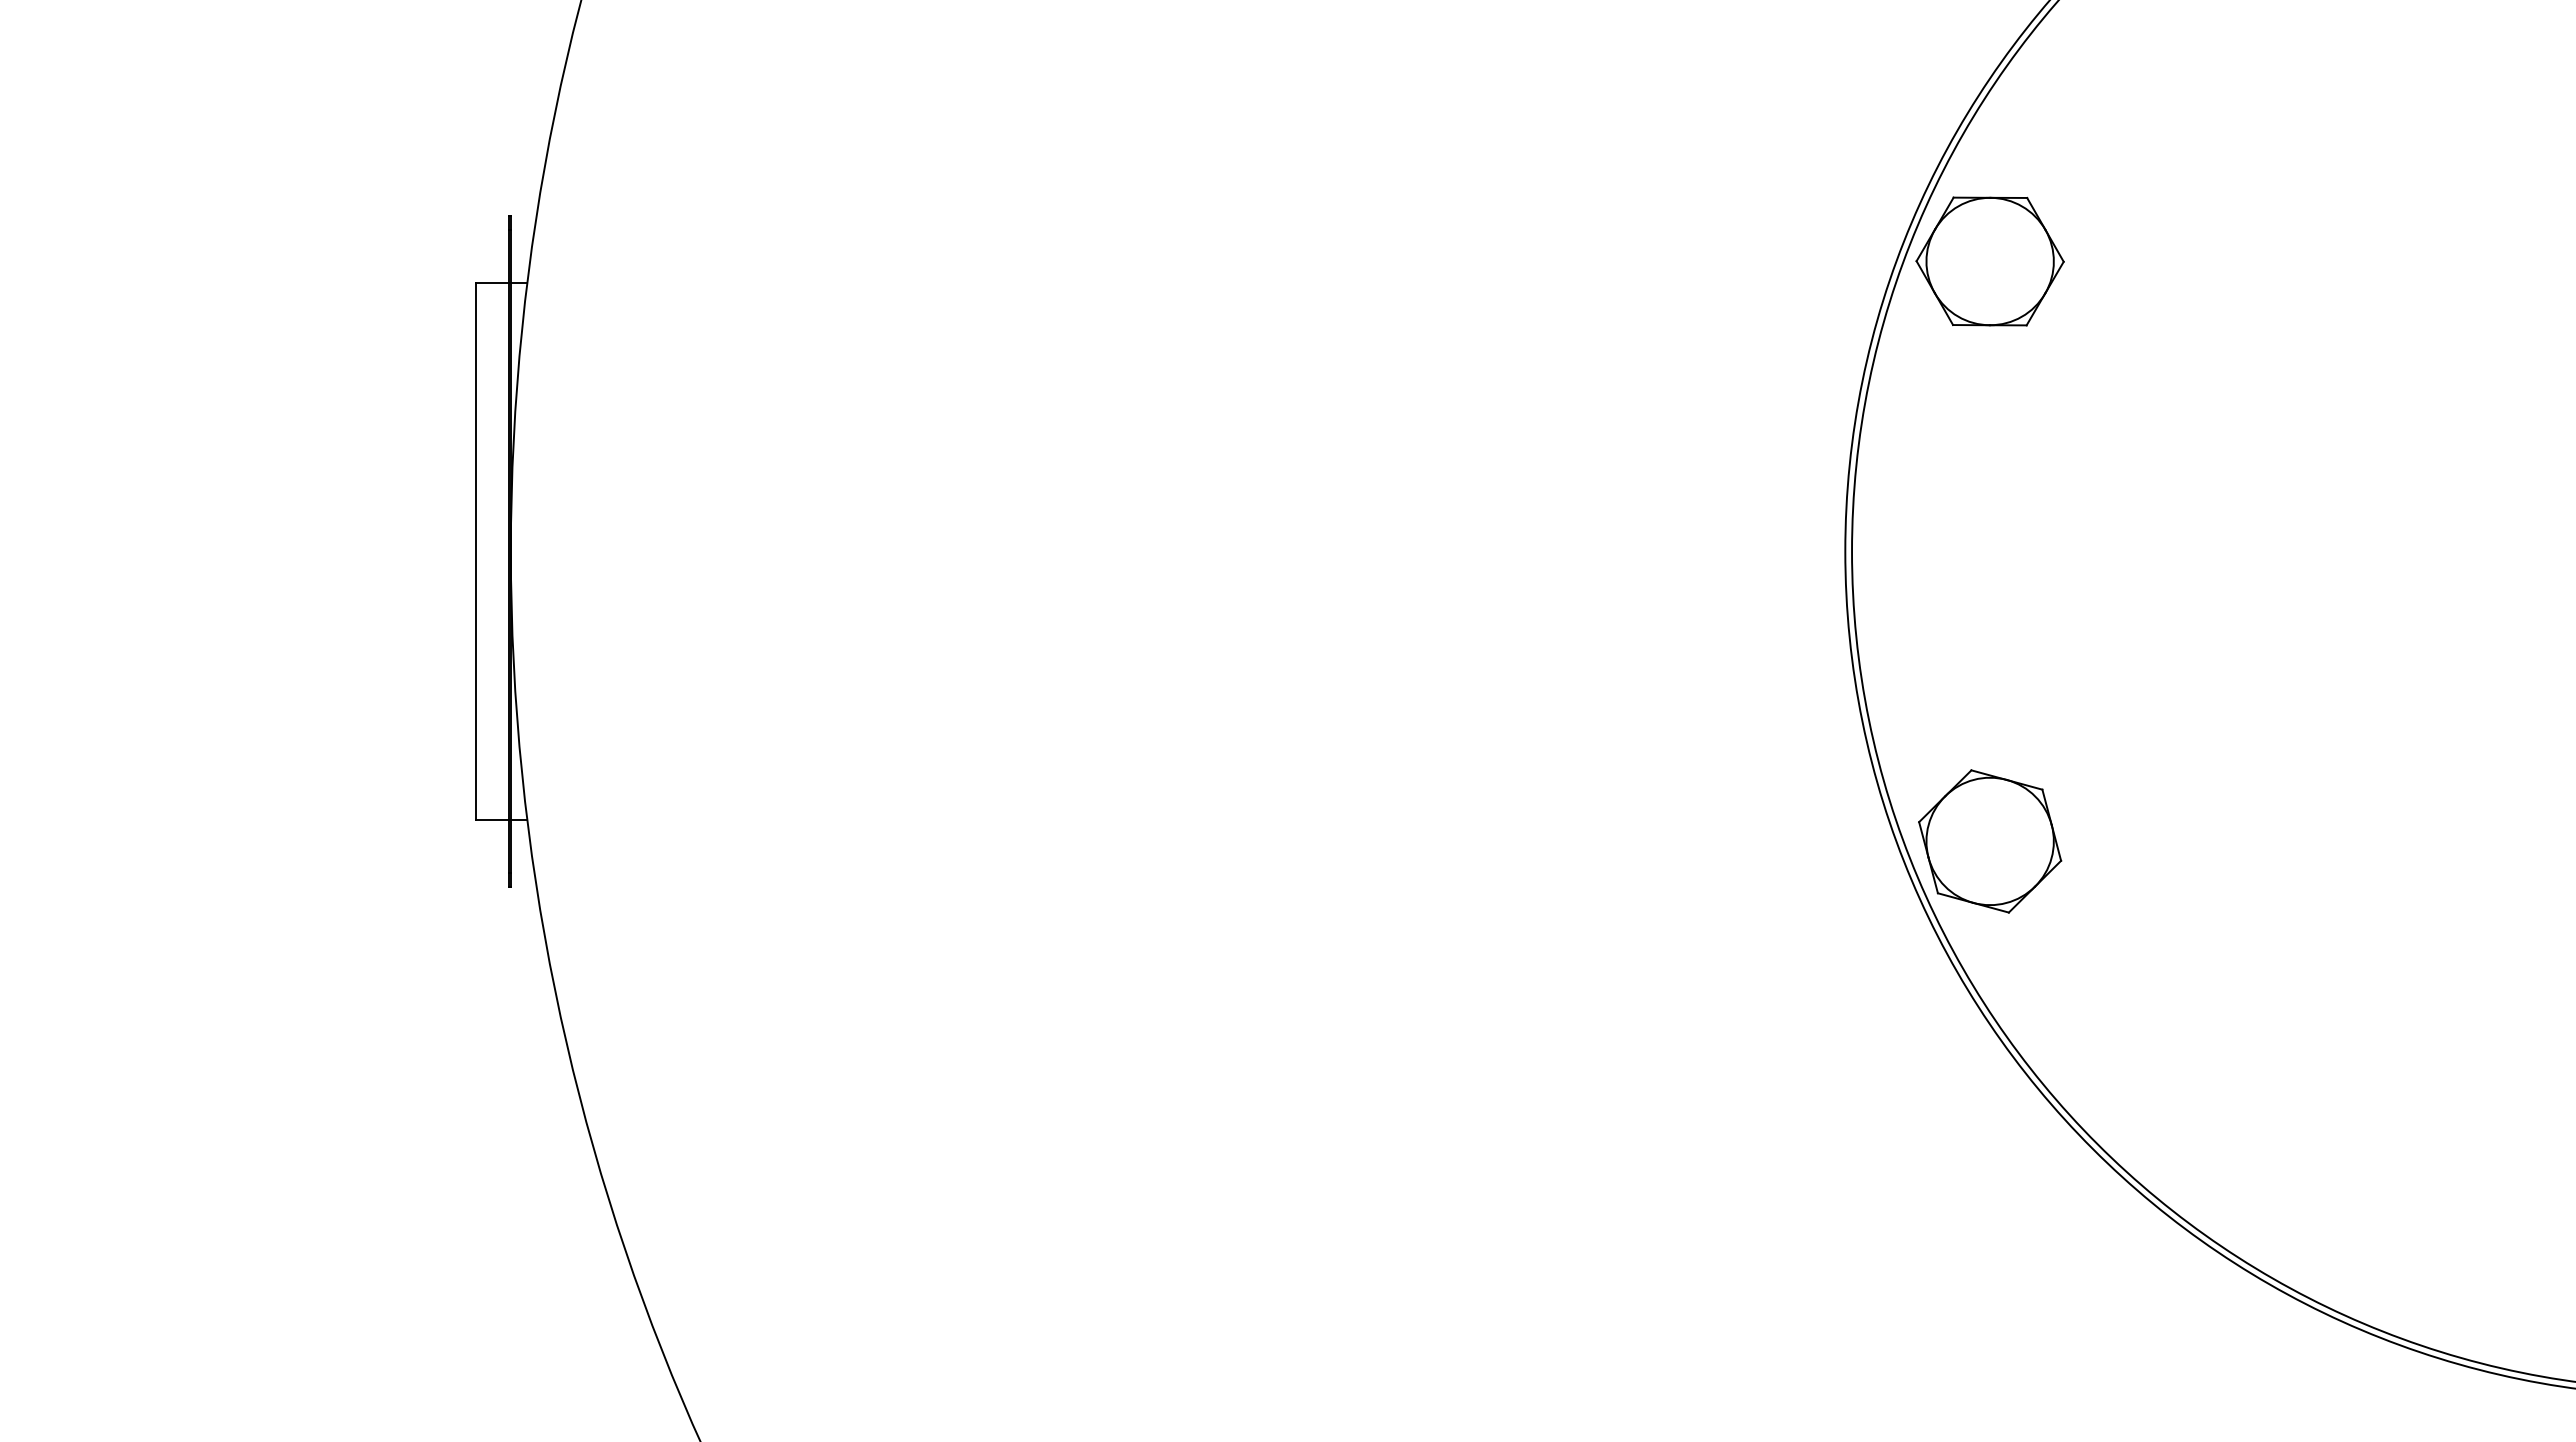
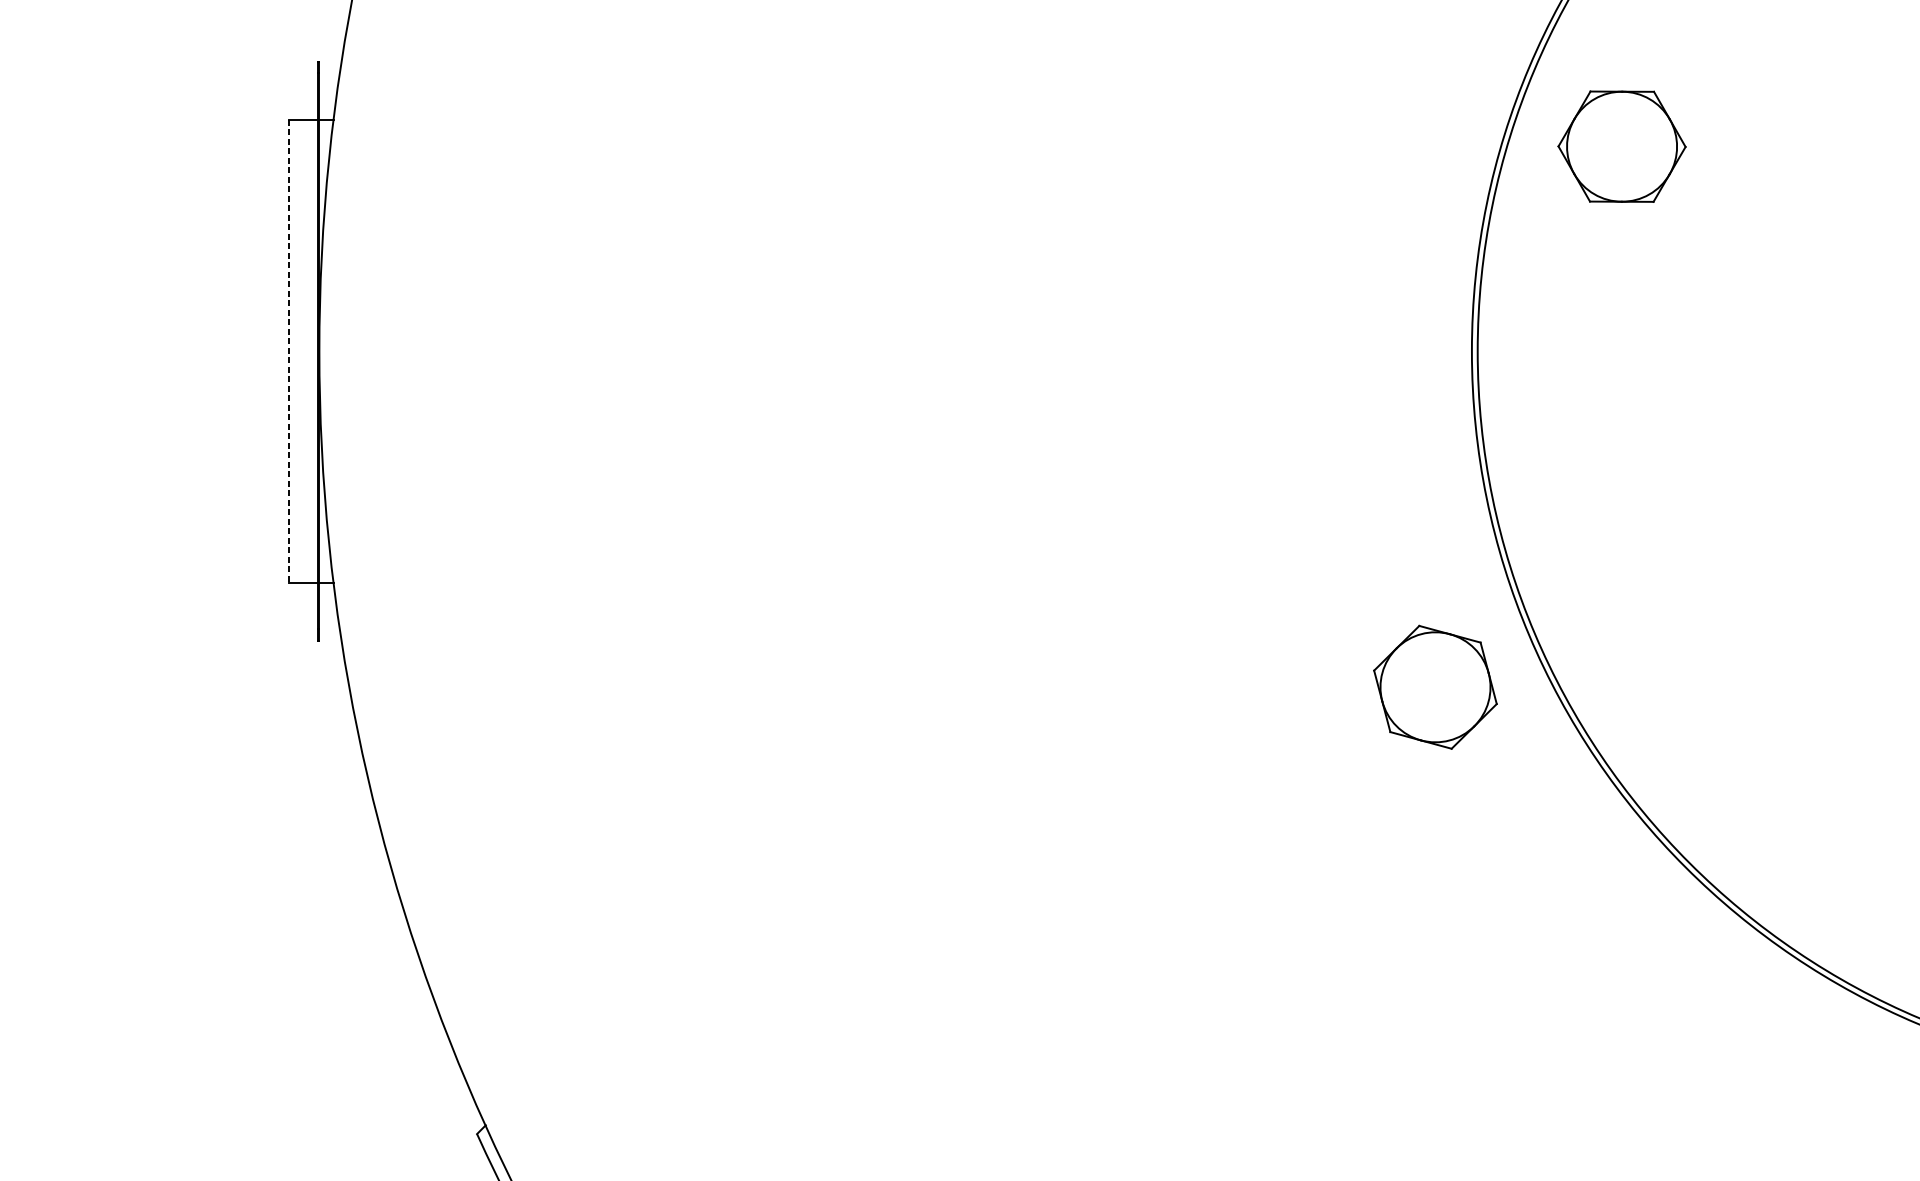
part: (1989, 261) -> (1621, 146), moved
line: (475, 551) -> (288, 351), solid -> dashed
part: (1990, 841) -> (1435, 687), moved

